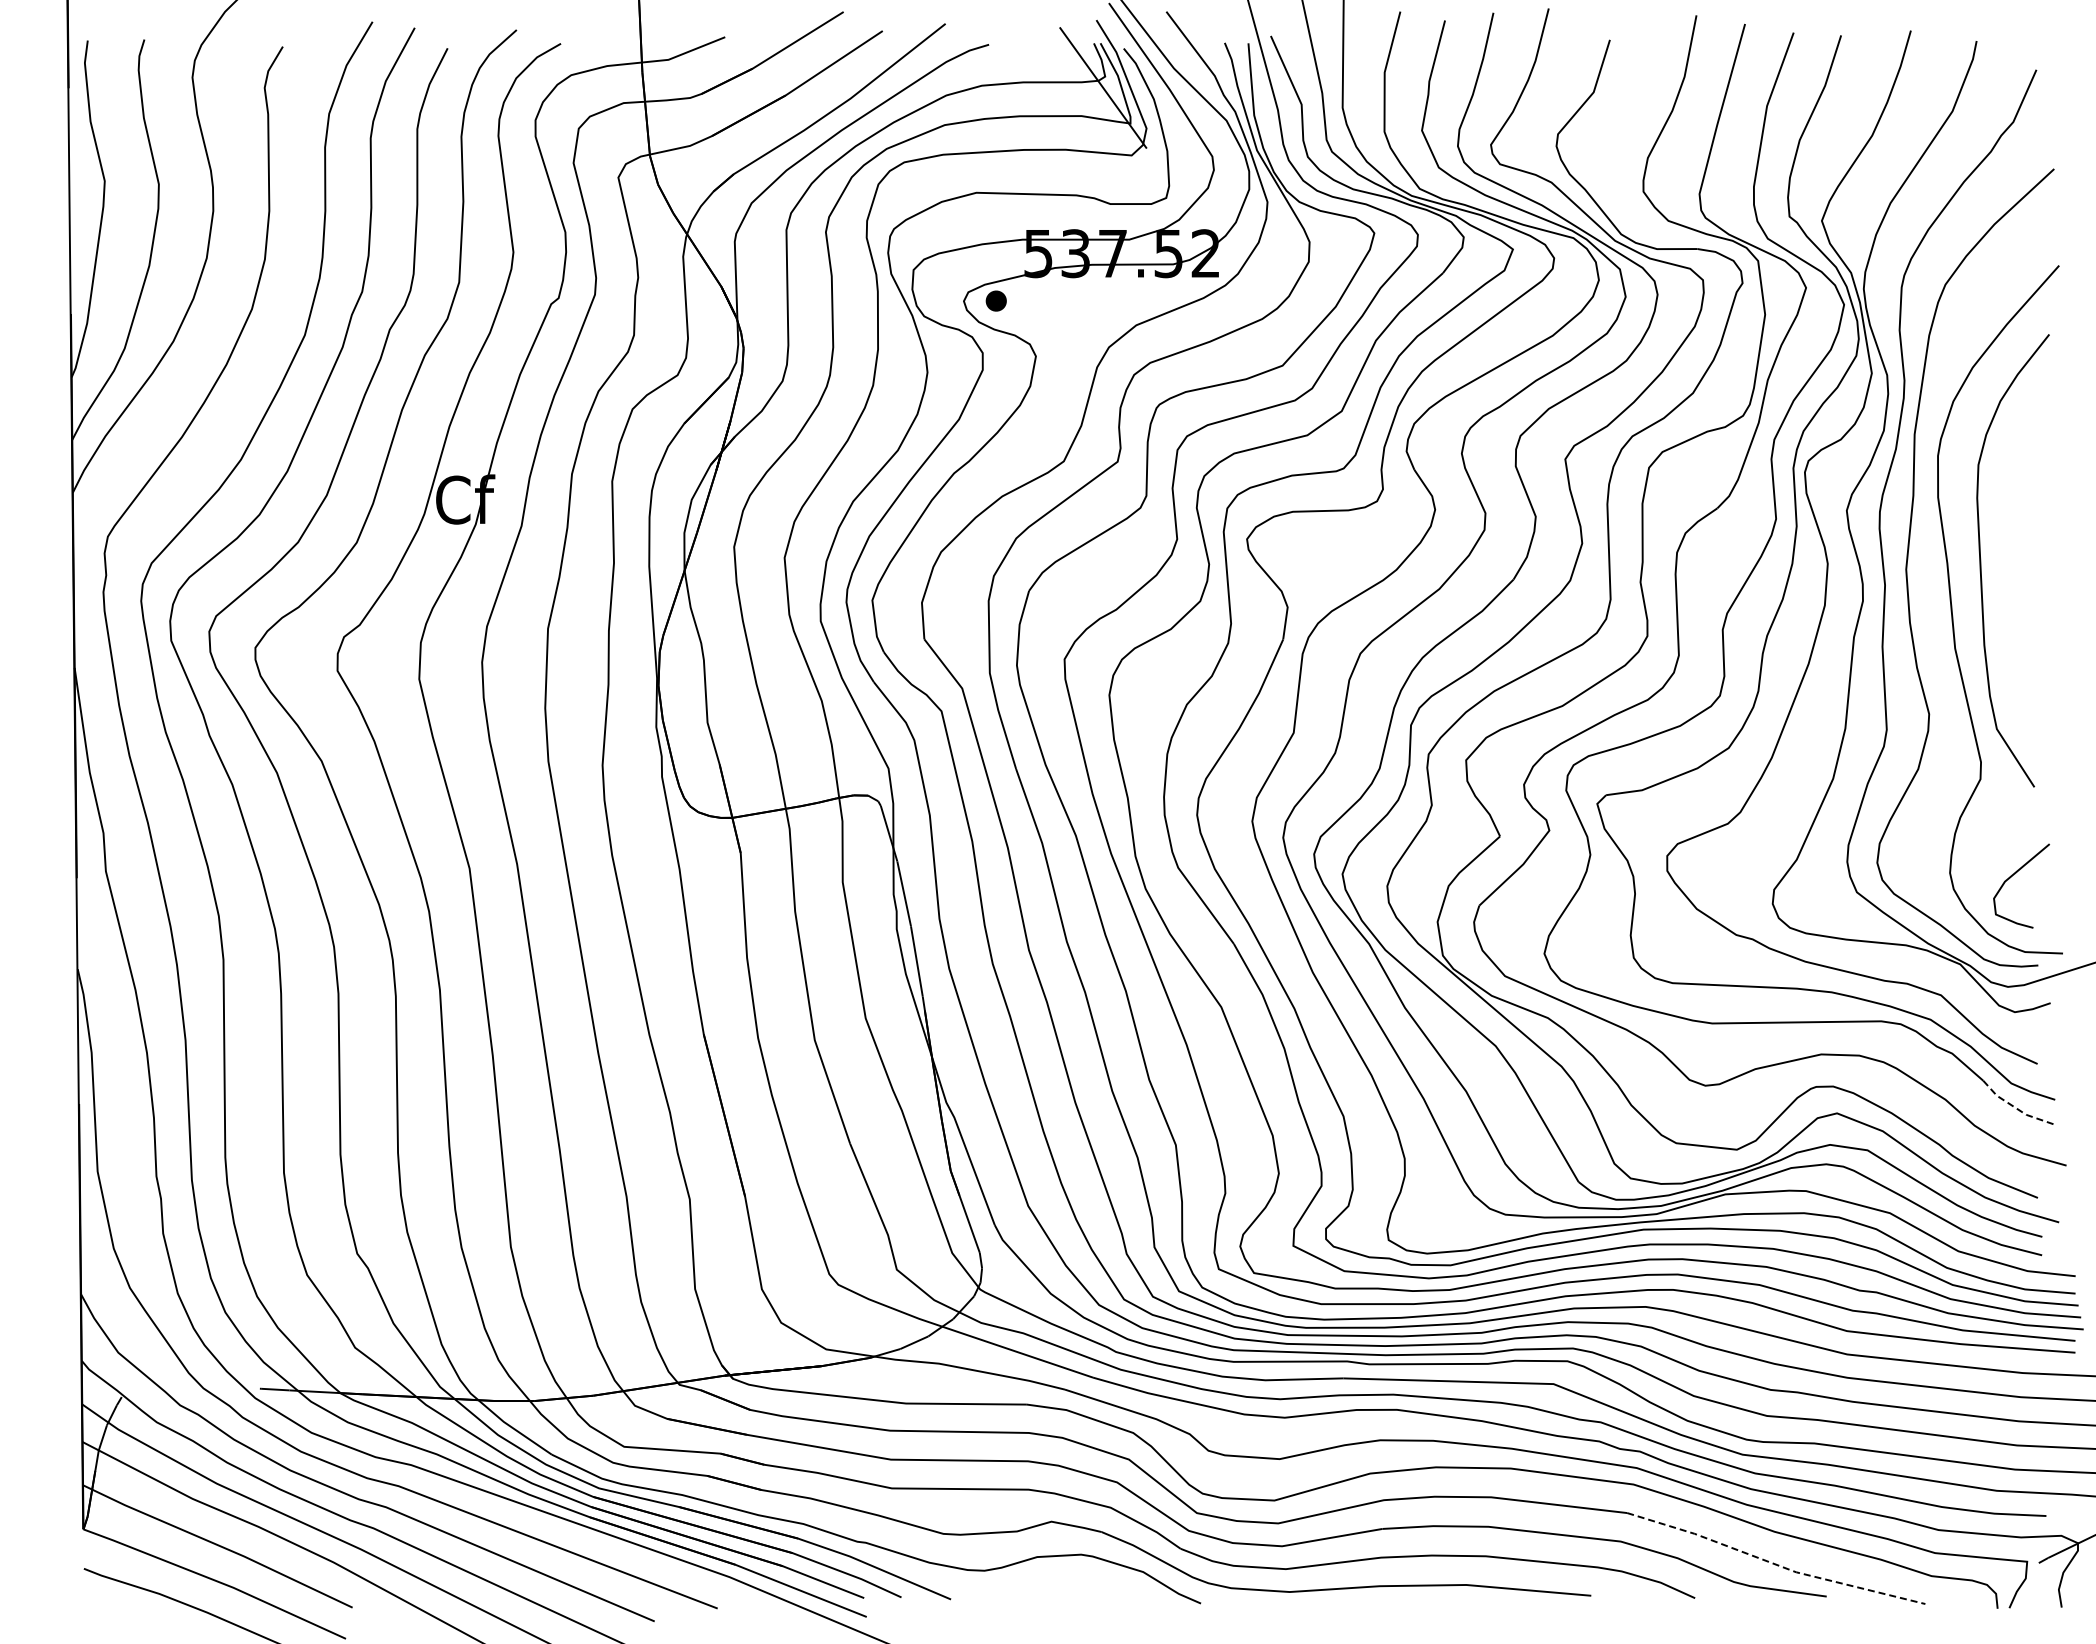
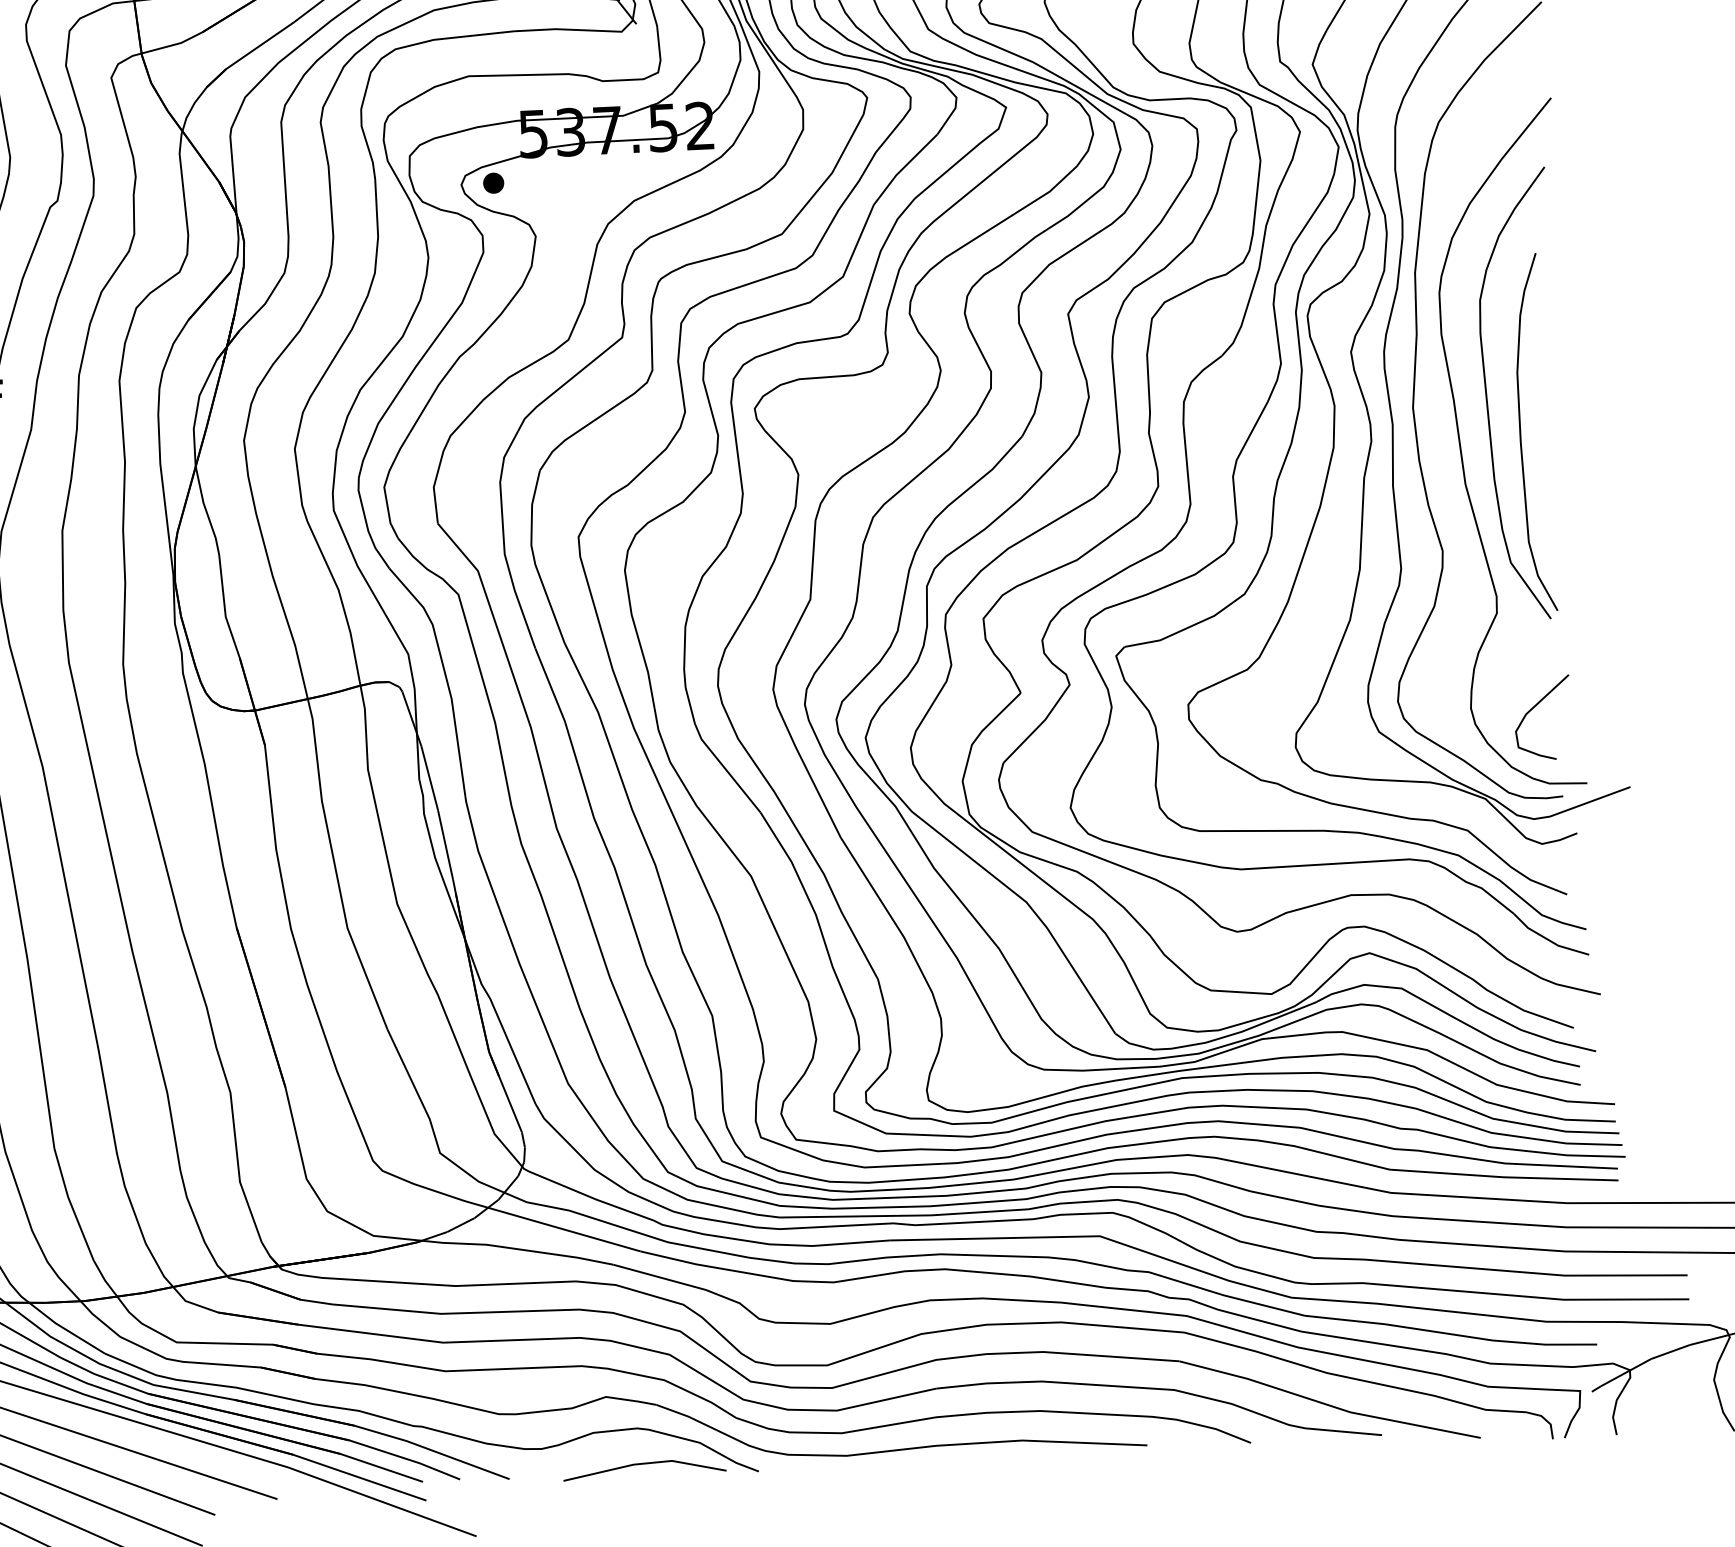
curve: (2013, 599) -> (1521, 432), added
line: (2016, 1108) -> (1548, 939), dashed -> solid
line: (1774, 1564) -> (1328, 1405), dashed -> solid
line: (1086, 1591) -> (644, 1464), added

